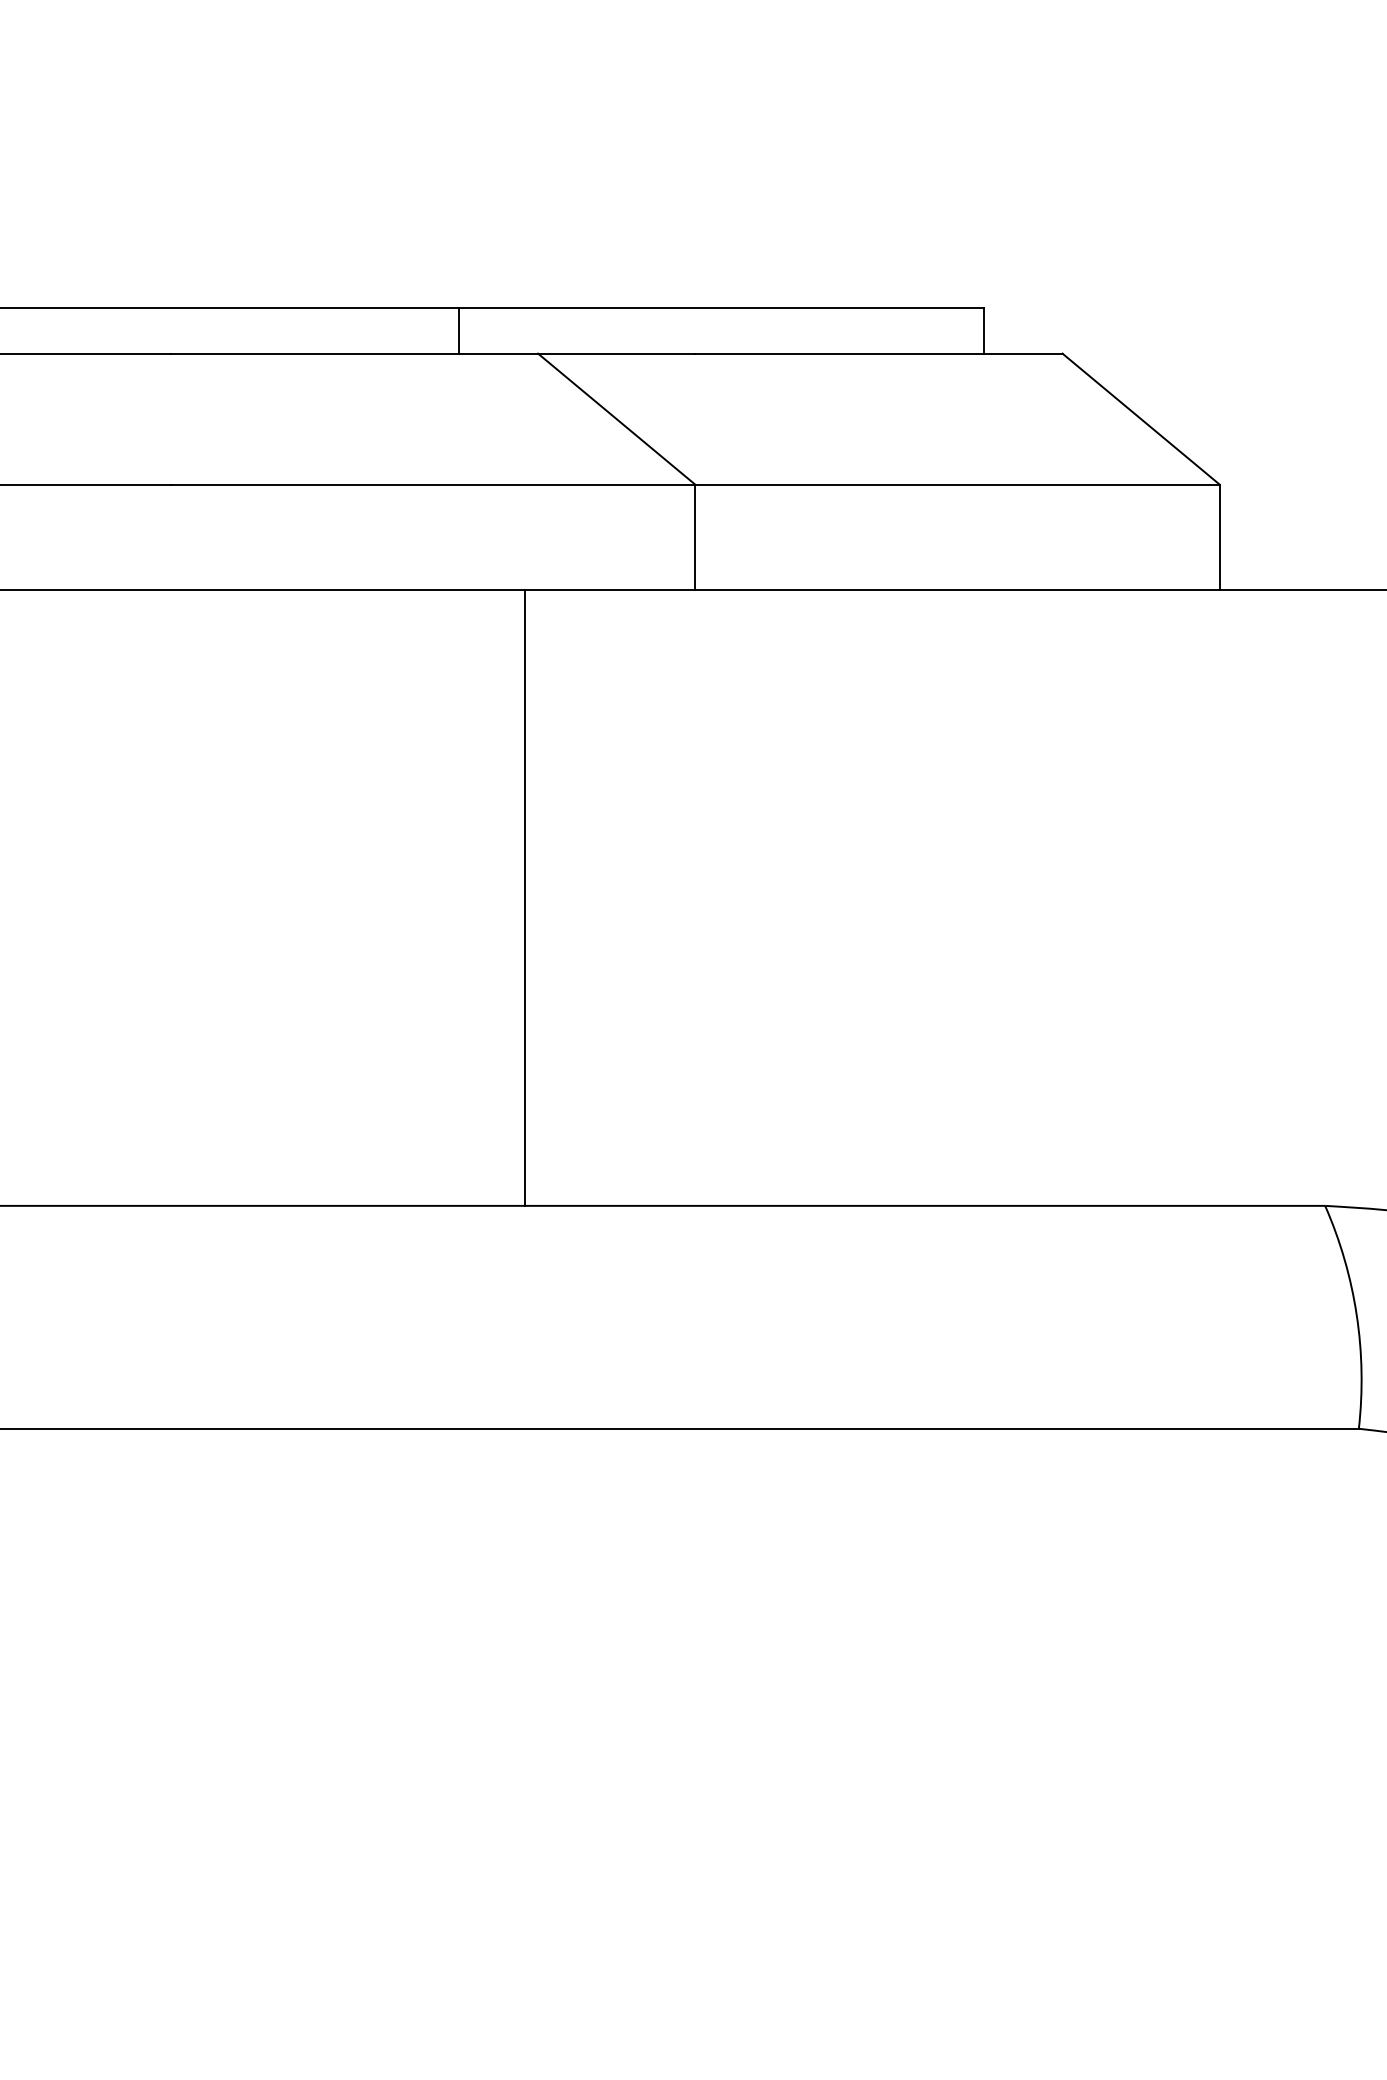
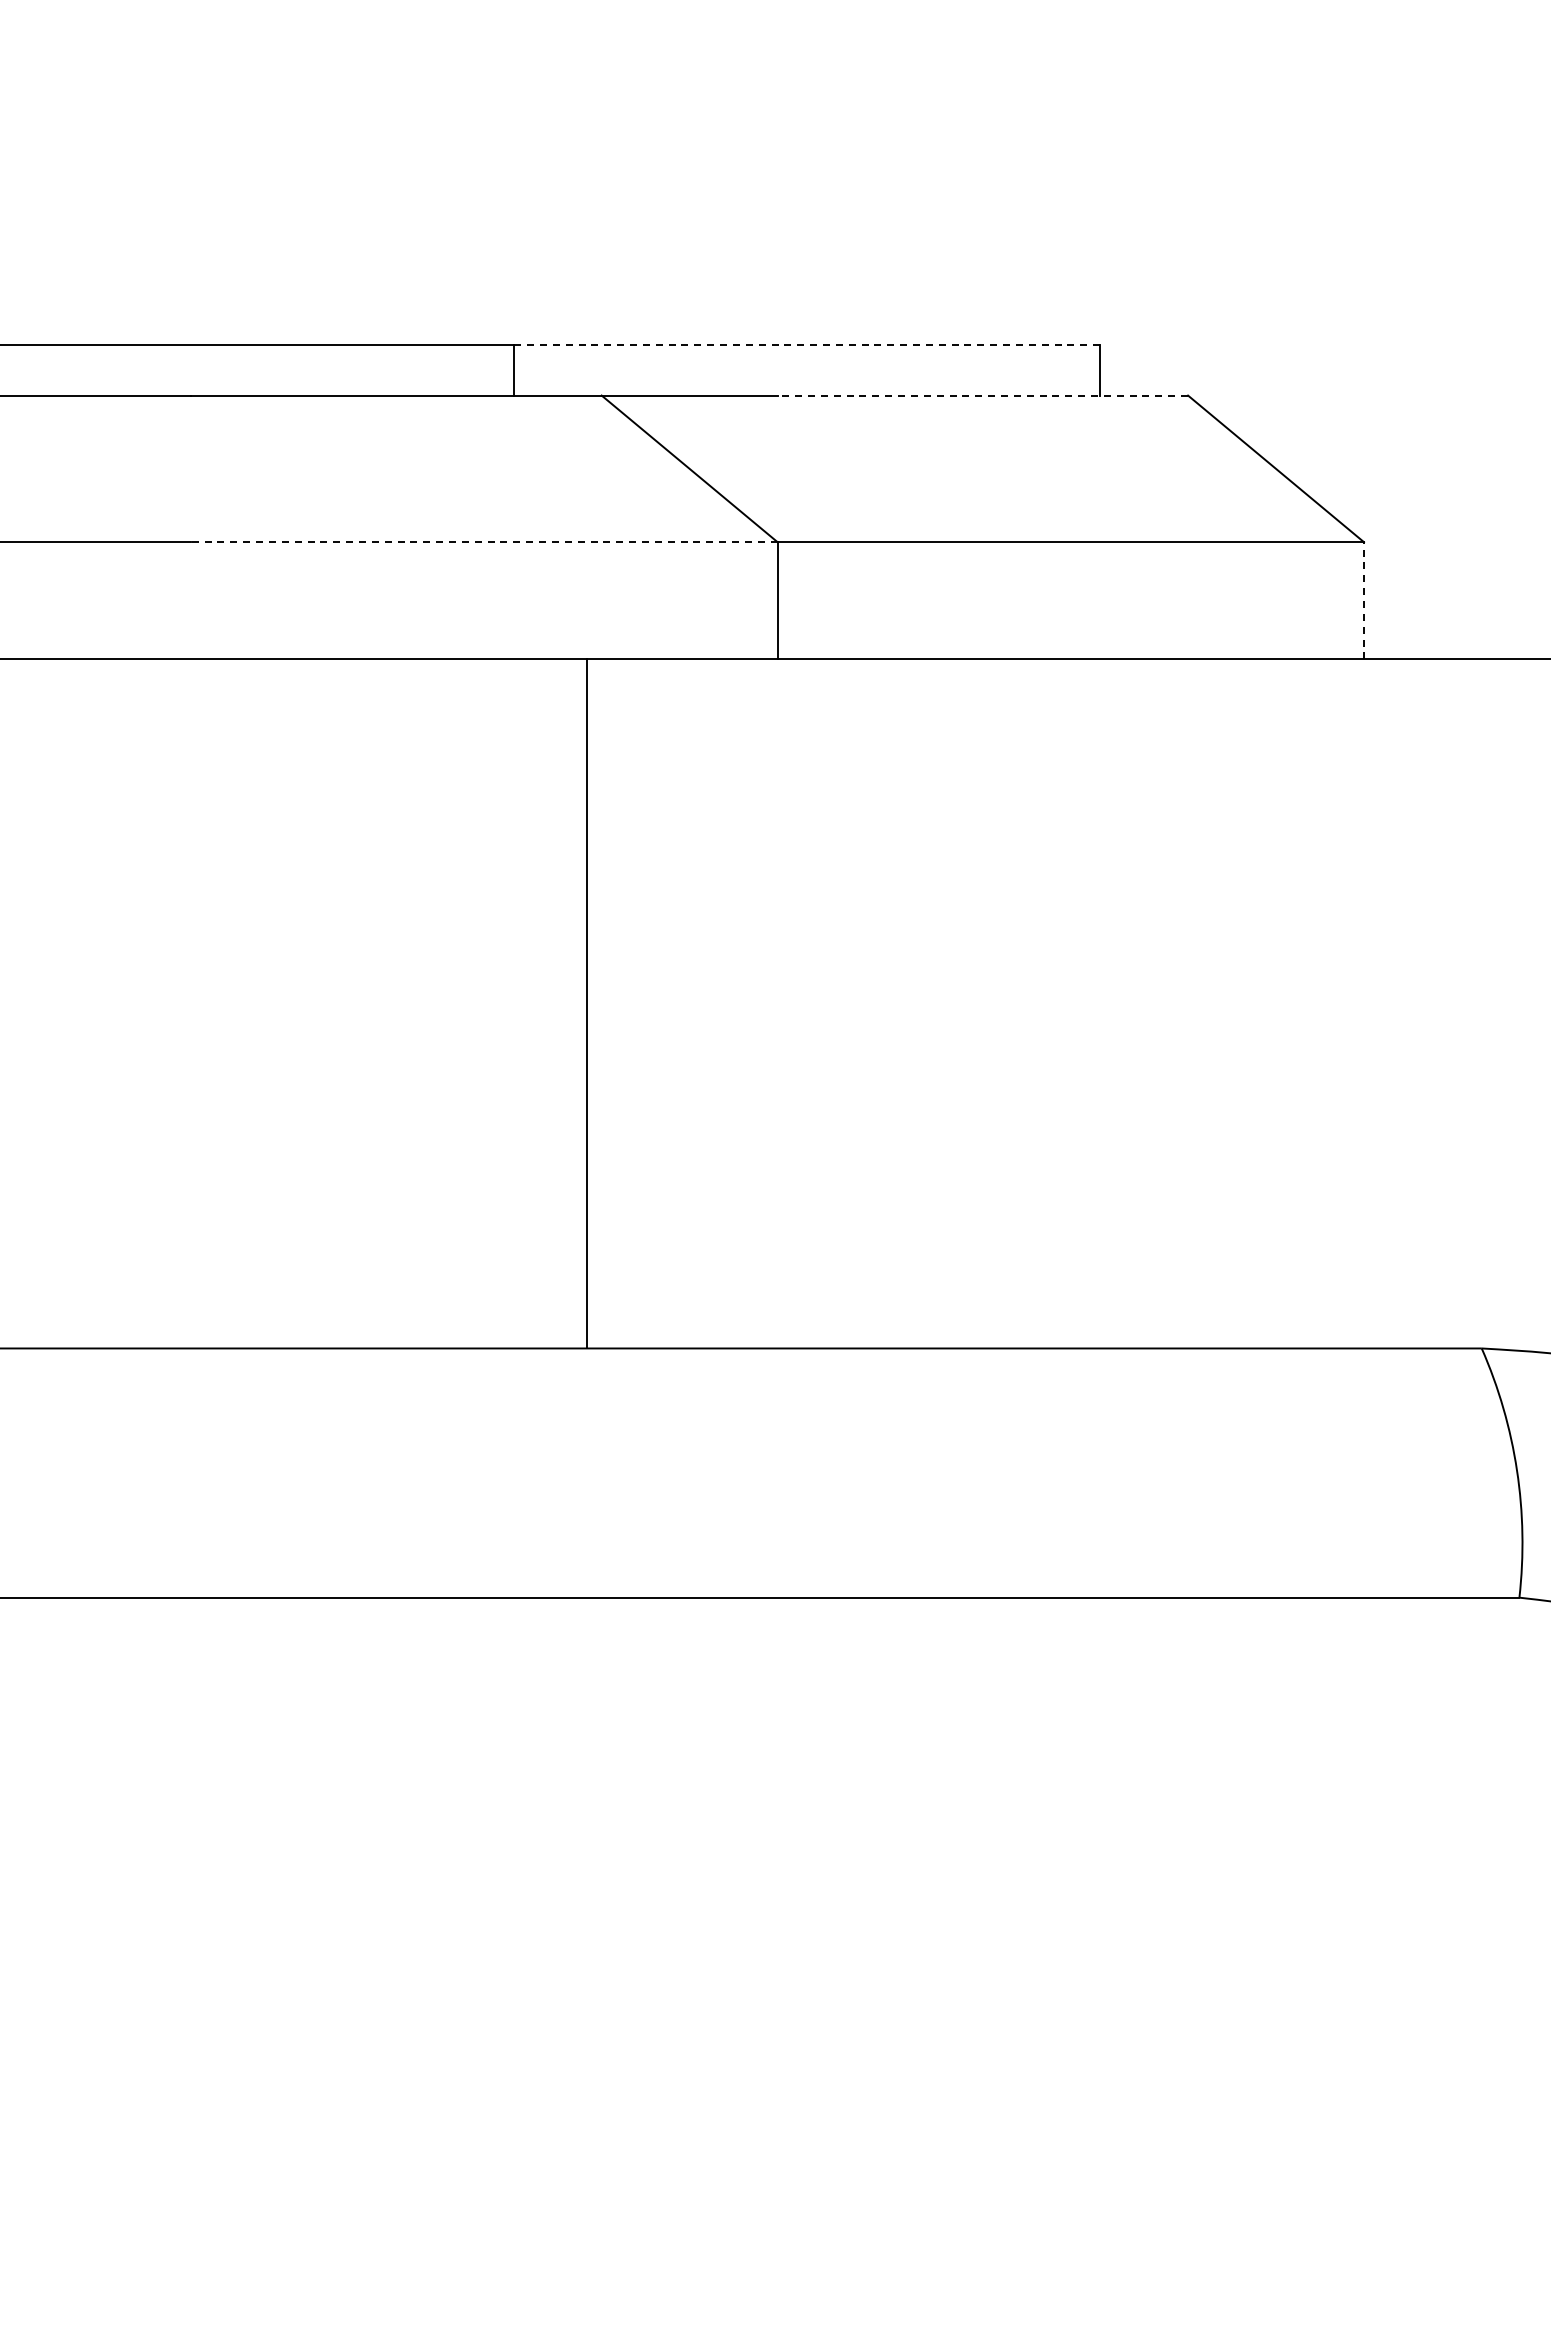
line: (721, 307) -> (806, 344), solid -> dashed
line: (878, 353) -> (982, 395), solid -> dashed
line: (432, 485) -> (483, 542), solid -> dashed
line: (1220, 536) -> (1364, 600), solid -> dashed

